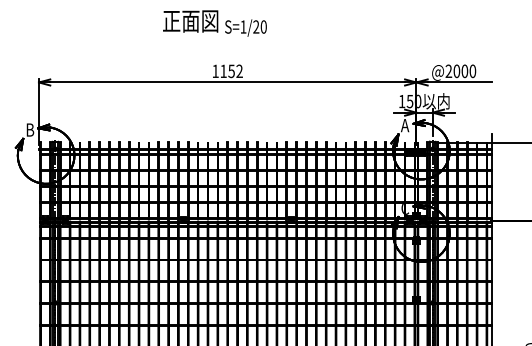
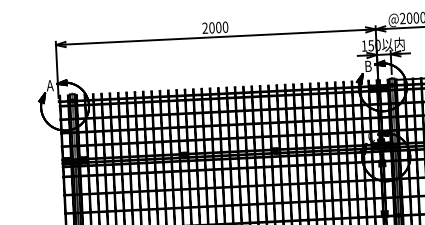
text: (227, 71) -> (215, 27), 1152 -> 2000
text: (405, 125) -> (368, 66), A -> B
text: (29, 129) -> (49, 85), B -> A

